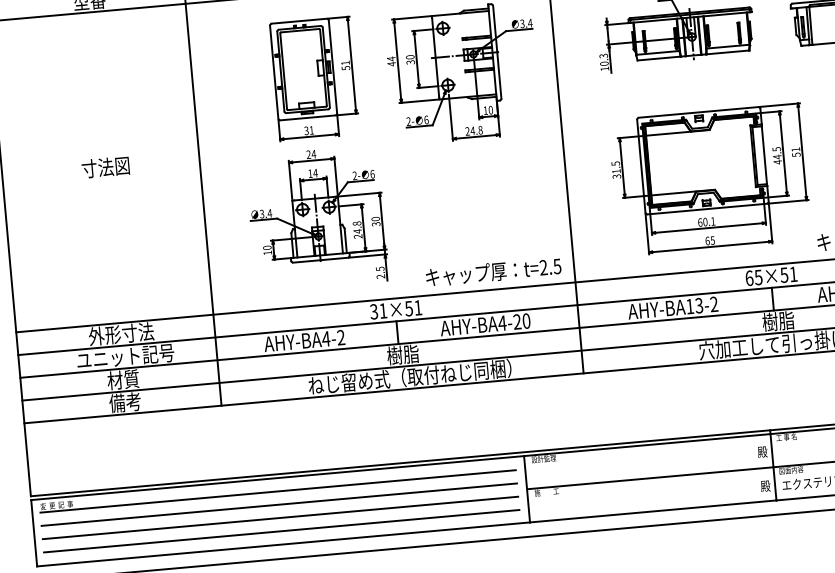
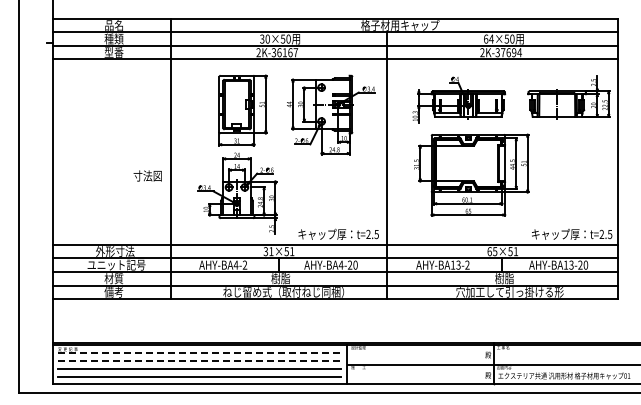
text: (105, 166) -> (147, 175), moved
part: (709, 178) -> (471, 174), moved
line: (277, 490) -> (199, 352), solid -> dashed
line: (279, 504) -> (199, 360), solid -> dashed

